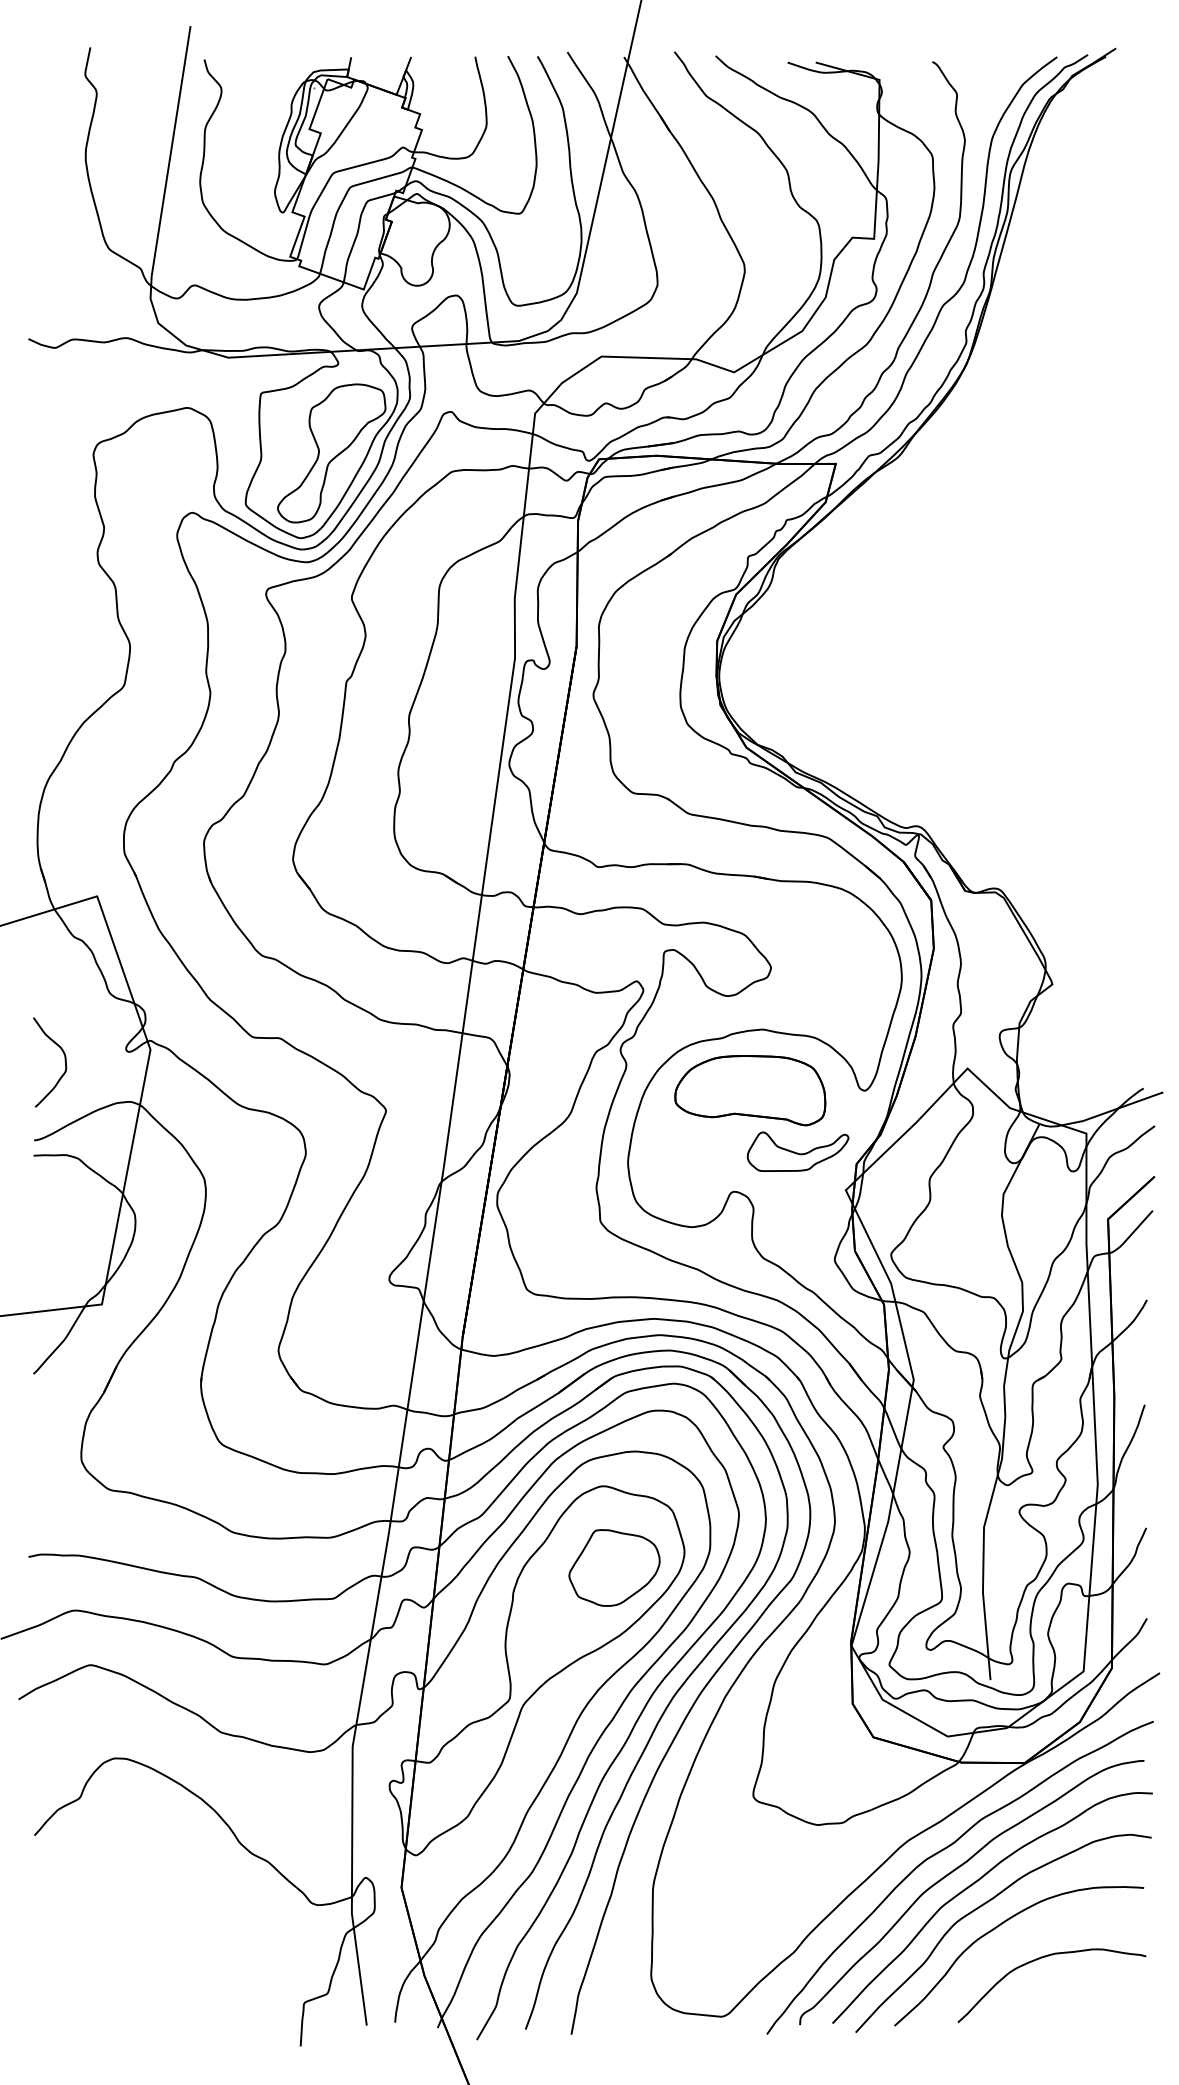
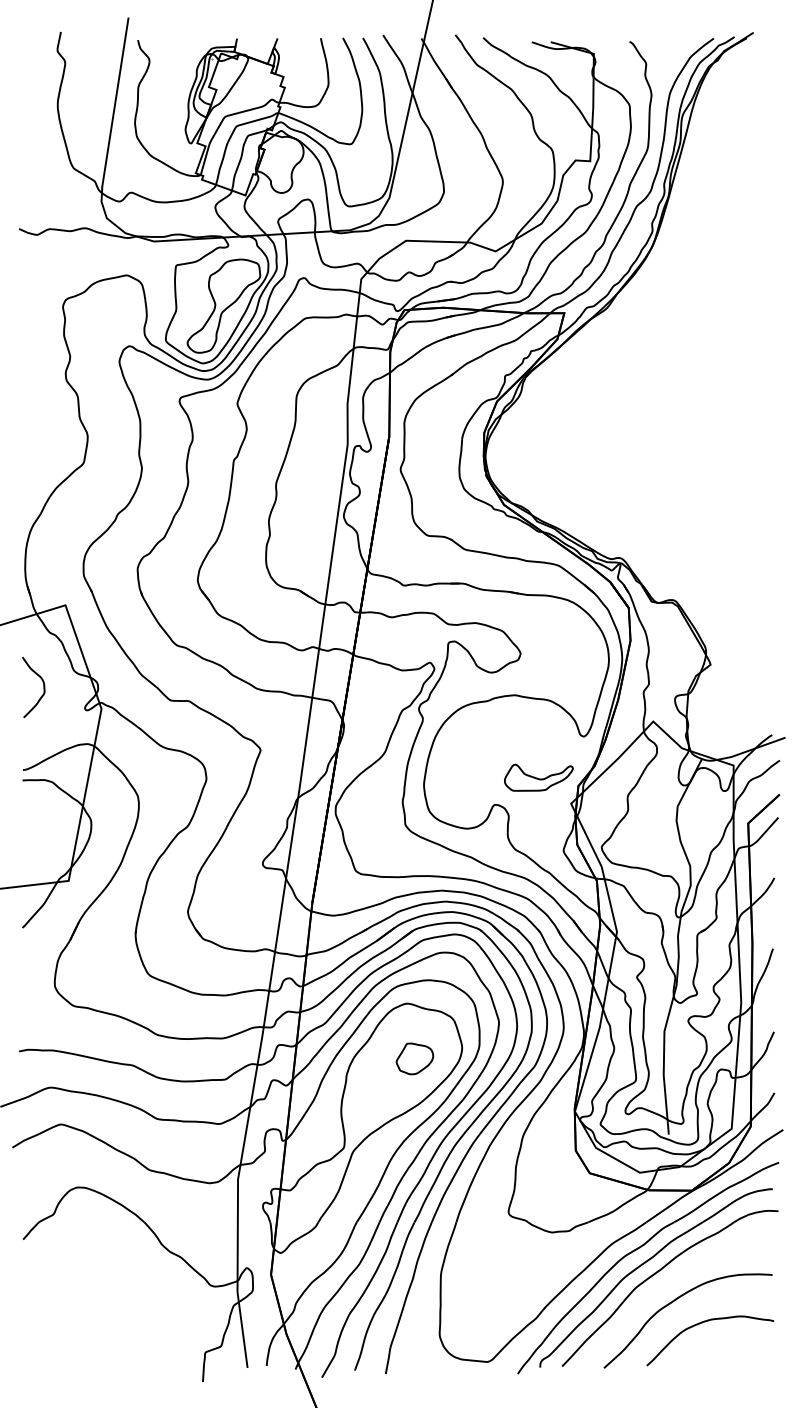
curve: (64, 1062) -> (43, 687), moved
part: (750, 1090) -> (506, 736), removed
part: (613, 1567) -> (414, 1058), size x0.6
curve: (988, 1903) -> (667, 1285), removed

